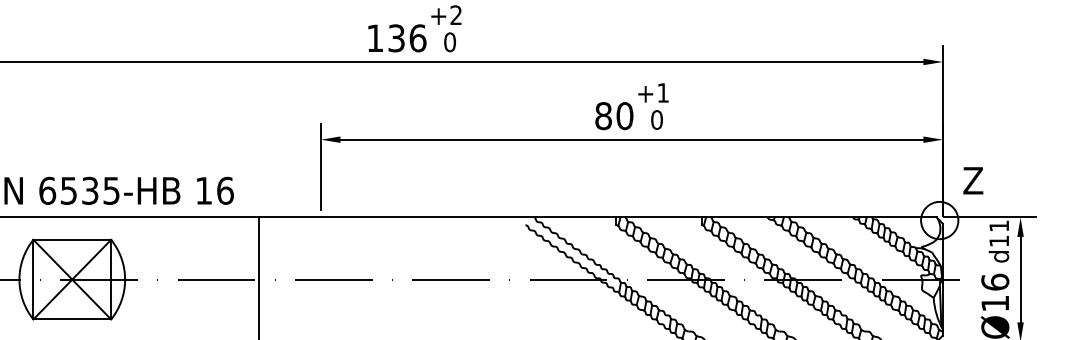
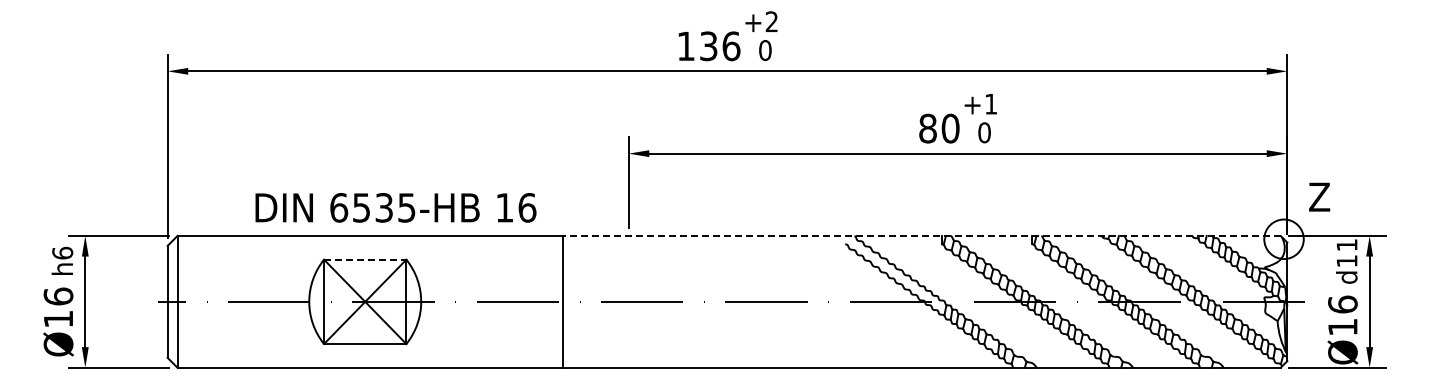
line: (597, 217) -> (921, 236), solid -> dashed
line: (72, 239) -> (365, 259), solid -> dashed

